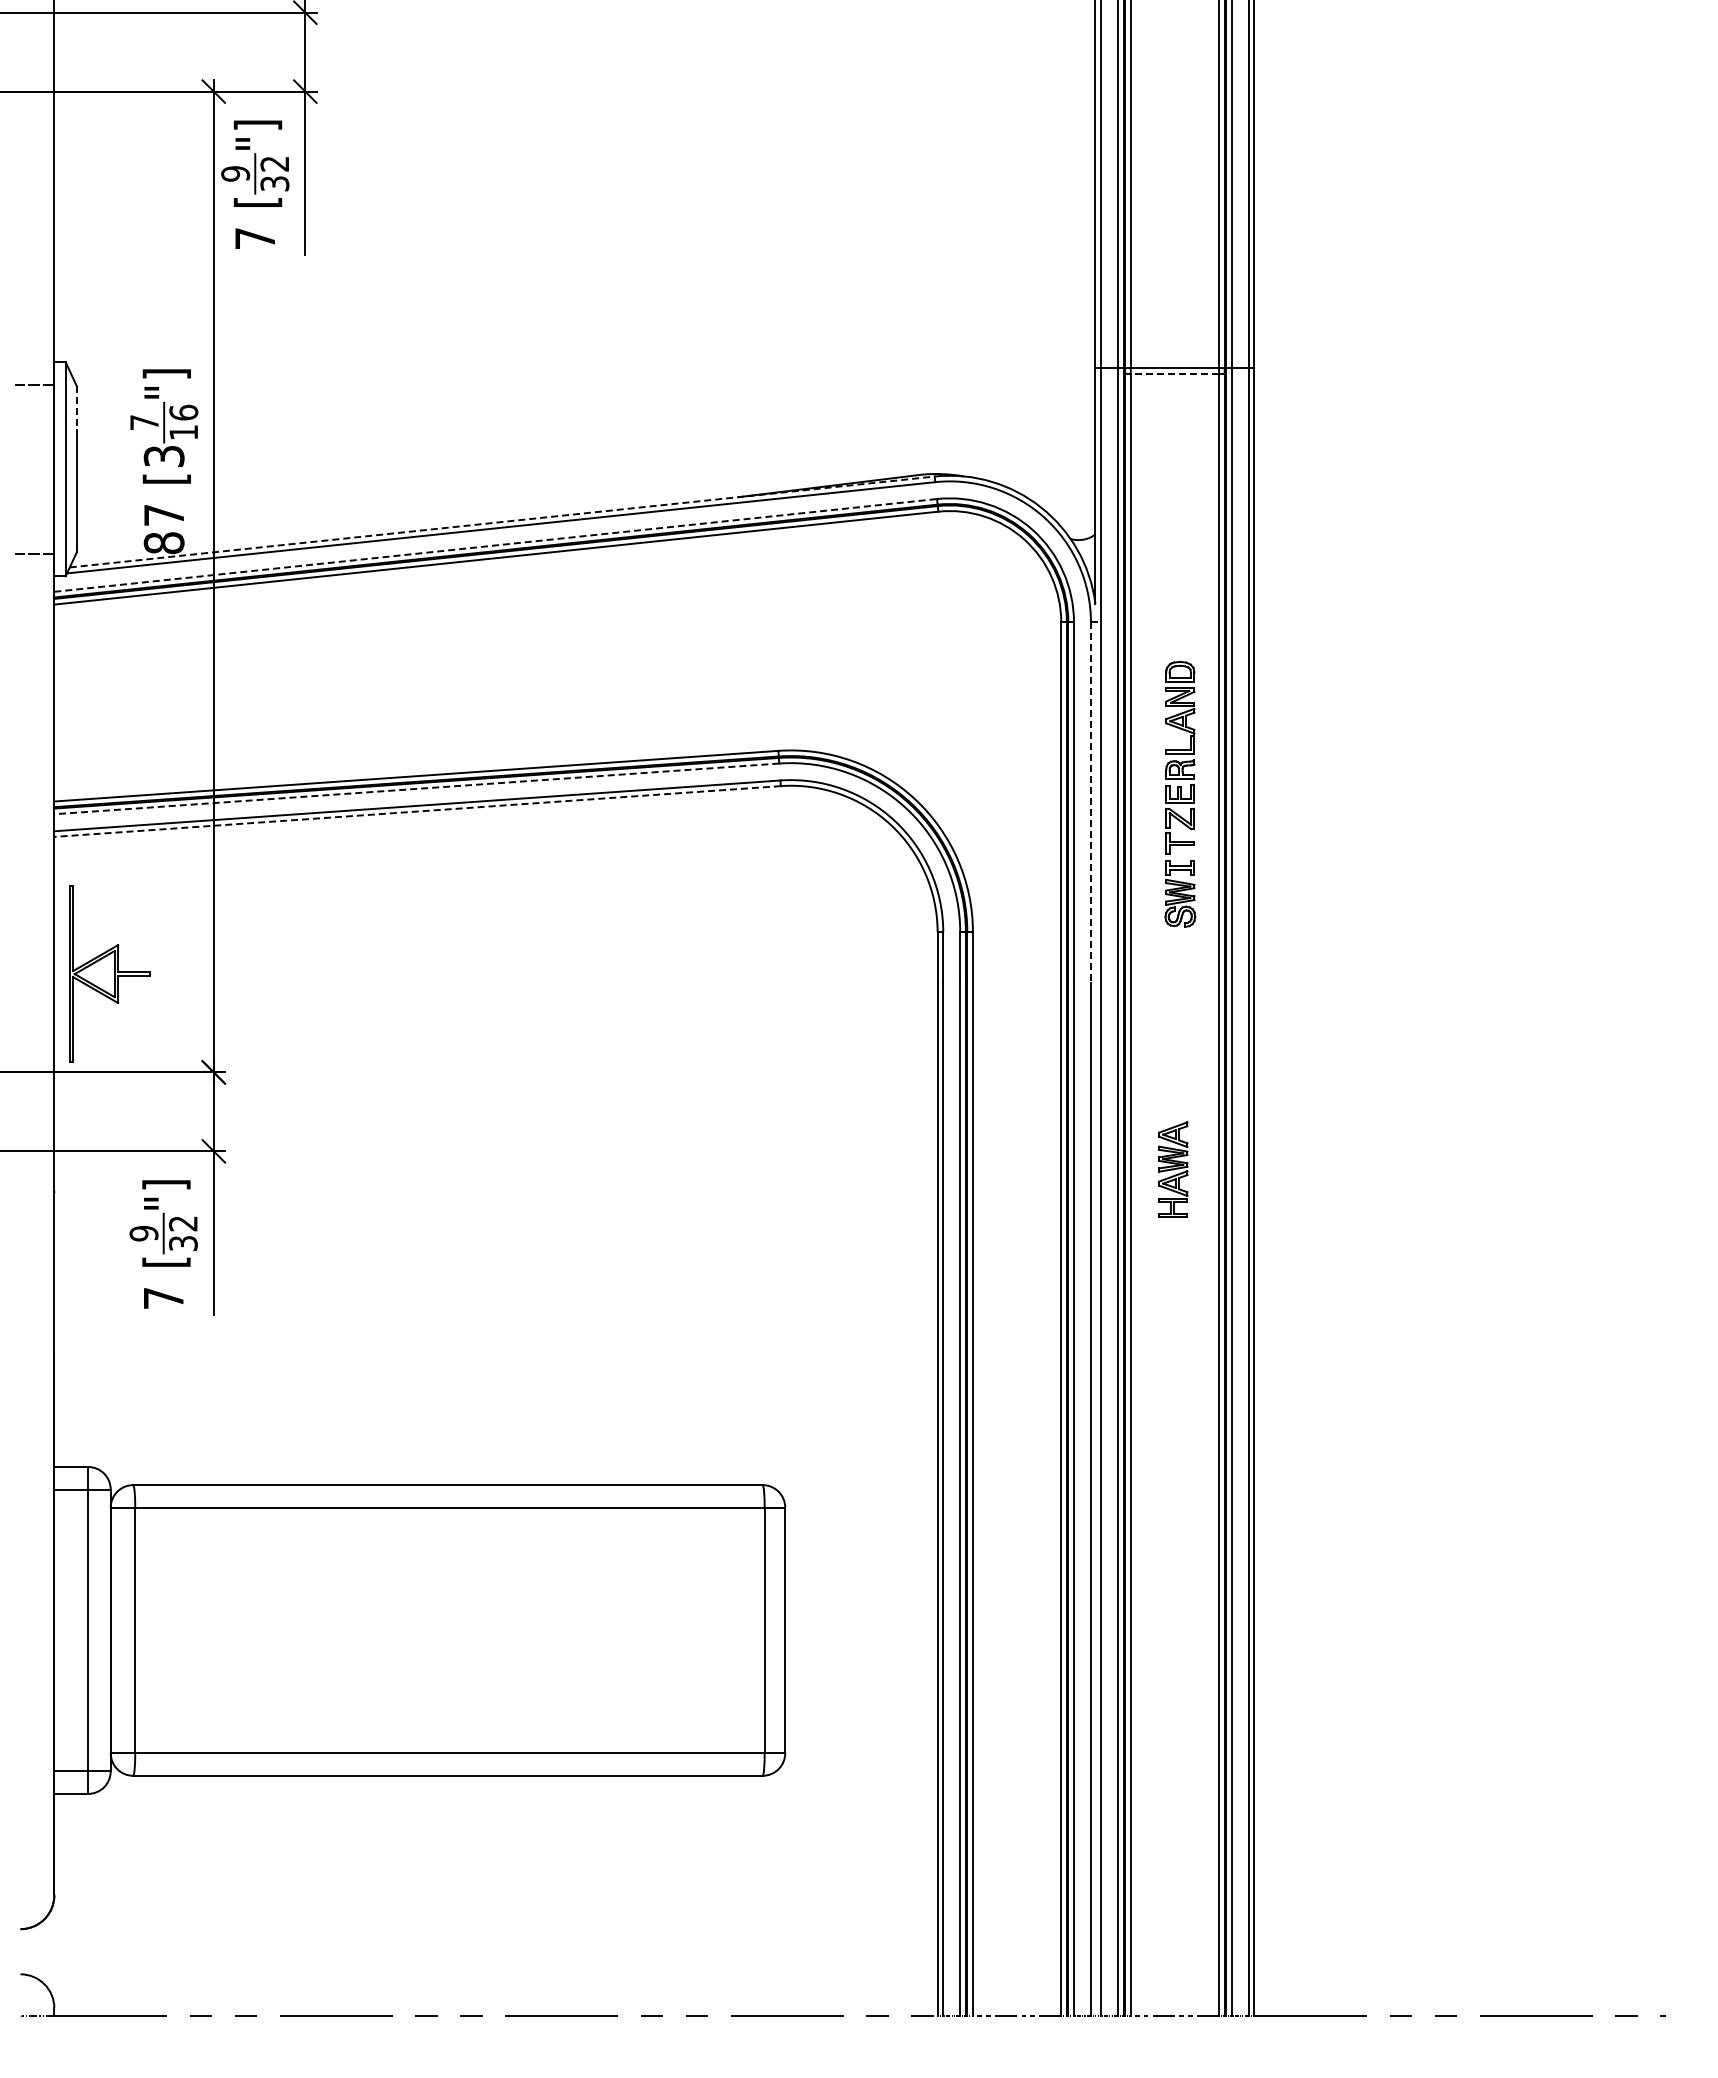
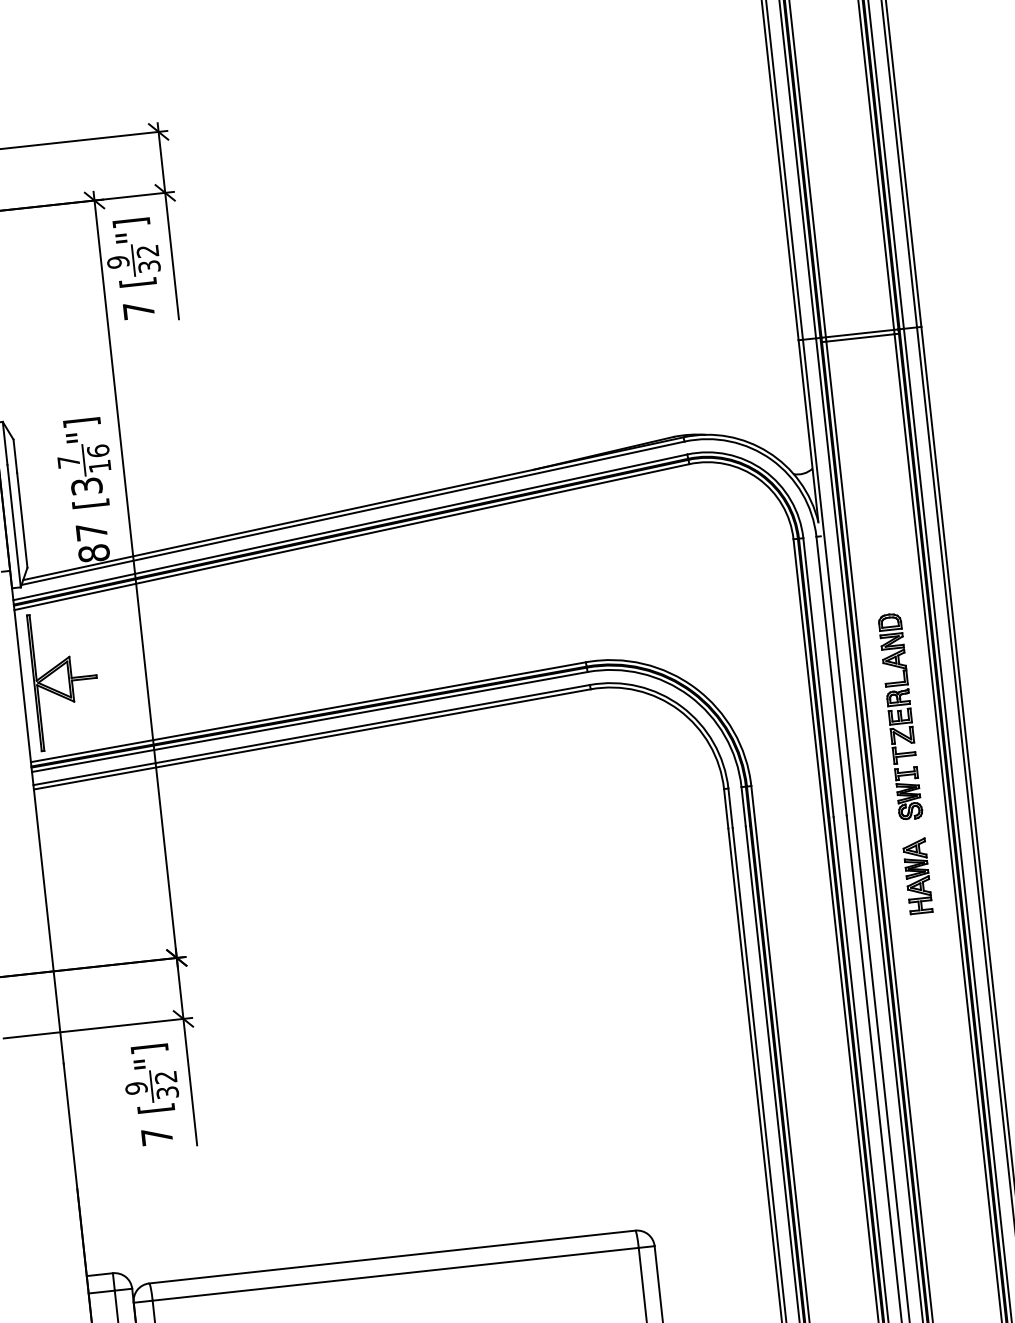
line: (1174, 373) -> (860, 337), dashed -> solid
line: (76, 407) -> (15, 456), dashed -> solid
line: (502, 522) -> (353, 509), dashed -> solid
line: (495, 545) -> (350, 527), dashed -> solid
line: (416, 788) -> (309, 721), dashed -> solid
part: (1180, 794) -> (900, 716), moved
line: (1090, 802) -> (831, 675), dashed -> solid
line: (417, 811) -> (312, 739), dashed -> solid
part: (109, 973) -> (65, 679), moved
part: (1173, 1169) -> (917, 875), moved

